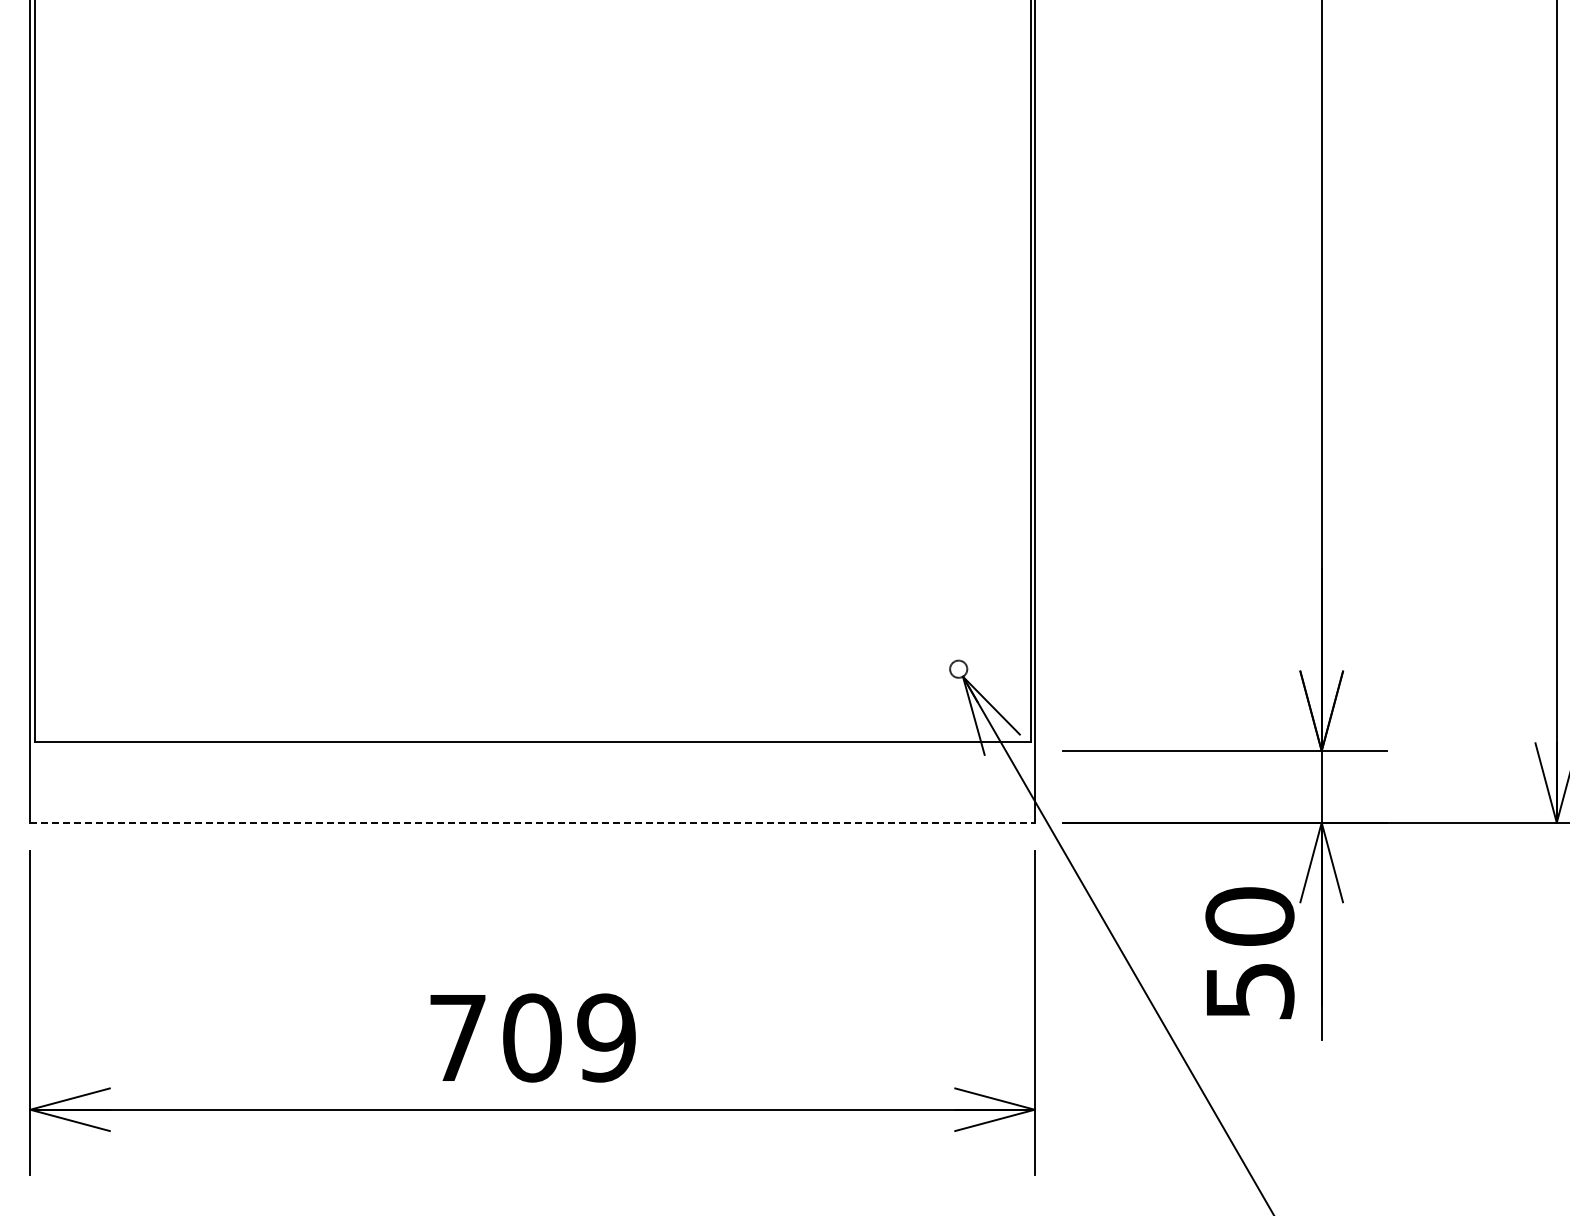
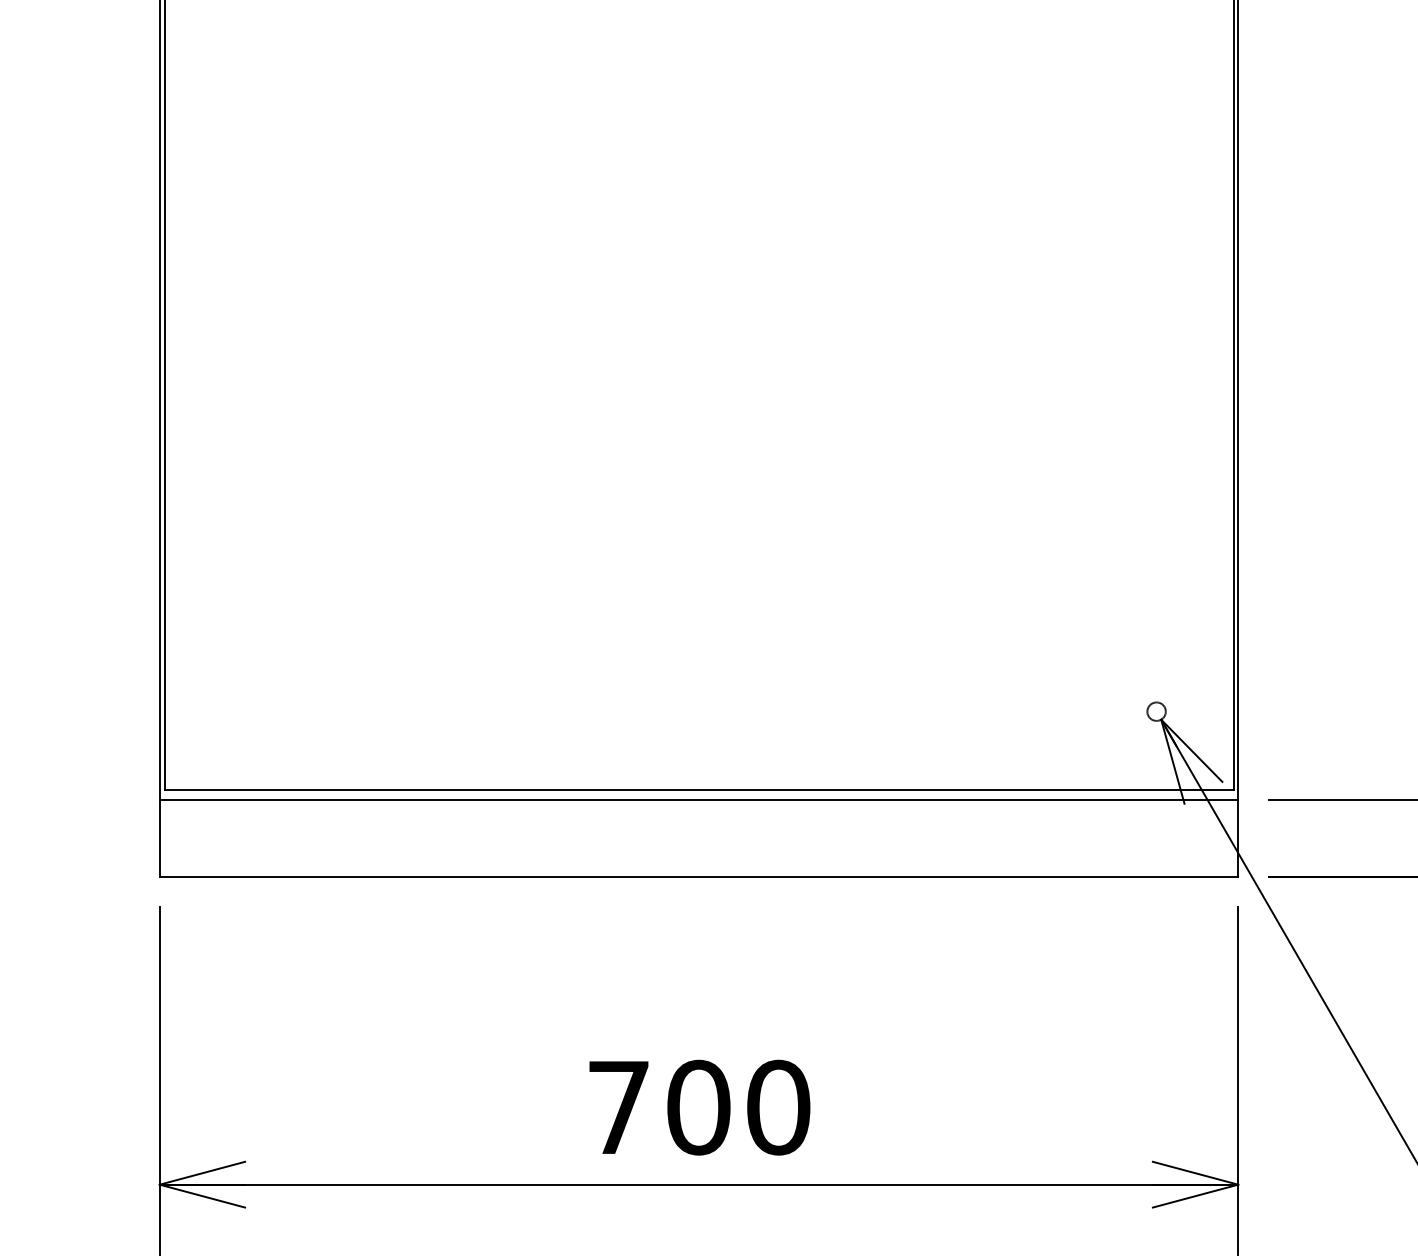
line: (532, 751) -> (698, 800), added
line: (533, 822) -> (700, 876), dashed -> solid
text: (606, 1037) -> (778, 1107), 709 -> 700

